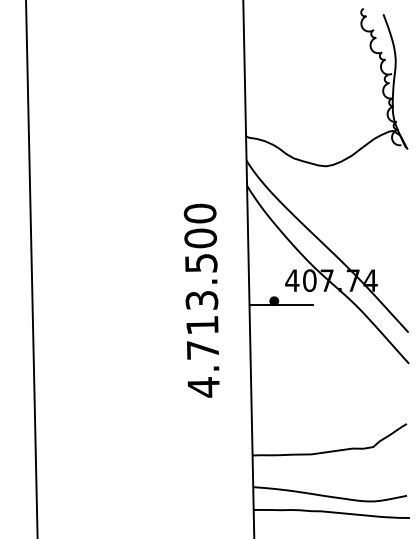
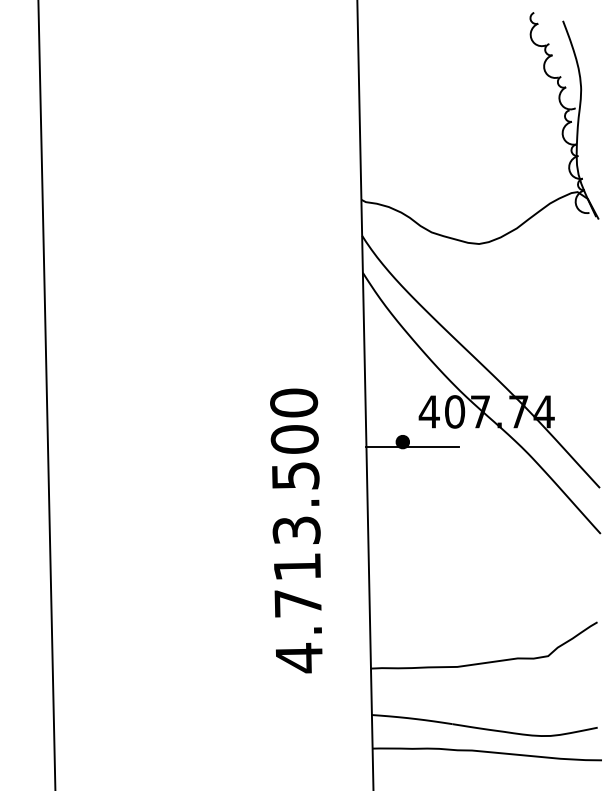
text: (201, 300) -> (295, 530), moved

